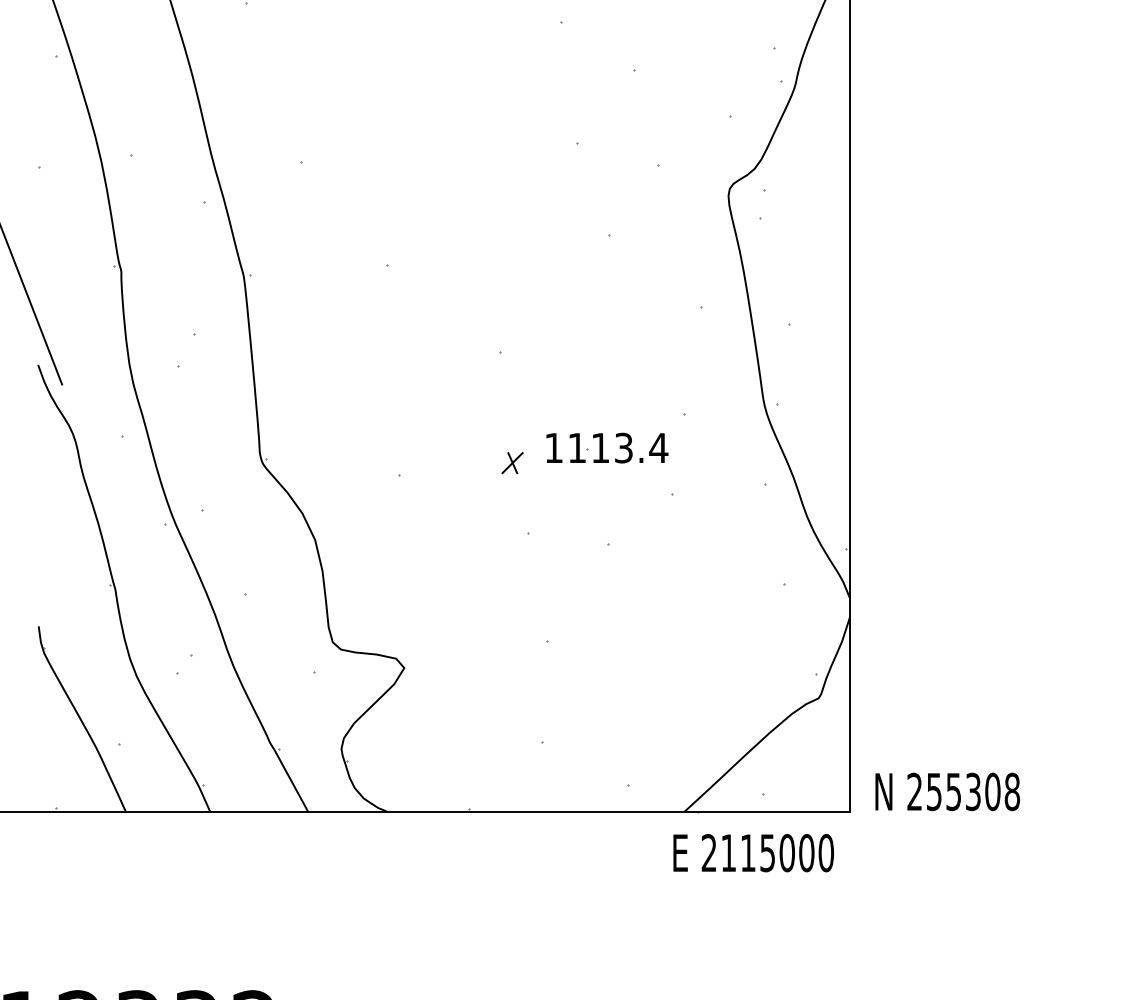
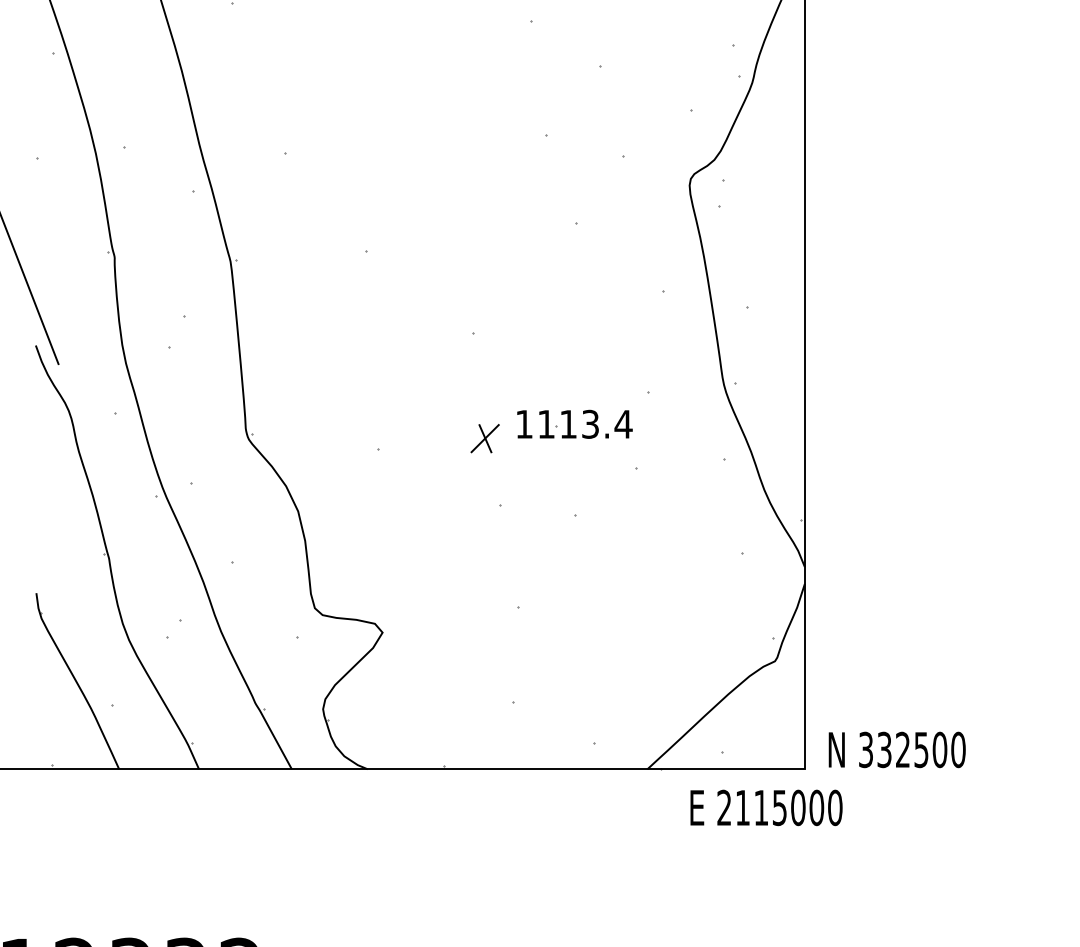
part: (512, 462) -> (485, 437), size x1.43
text: (963, 791) -> (912, 749), 255308 -> 332500
text: (753, 853) -> (766, 808), moved

